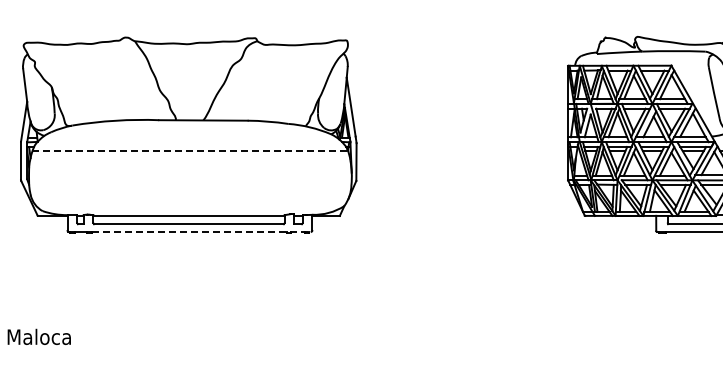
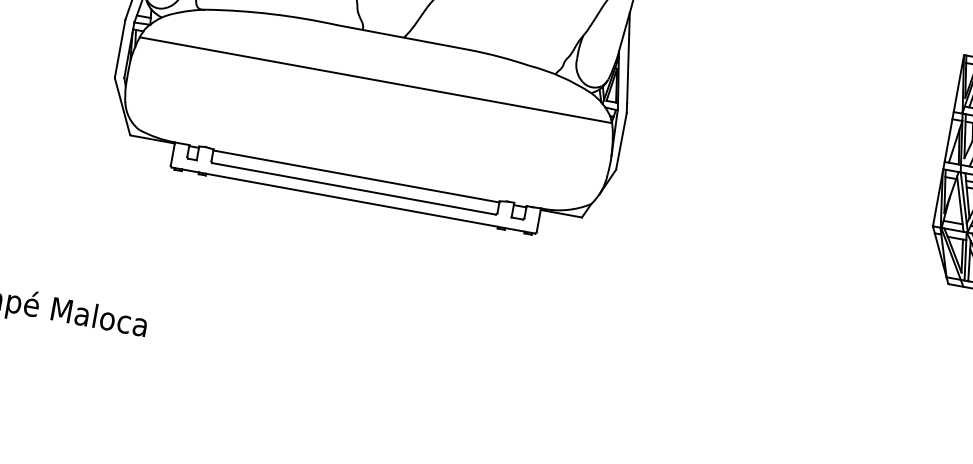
line: (190, 151) -> (376, 80), dashed -> solid
line: (202, 231) -> (372, 203), dashed -> solid

